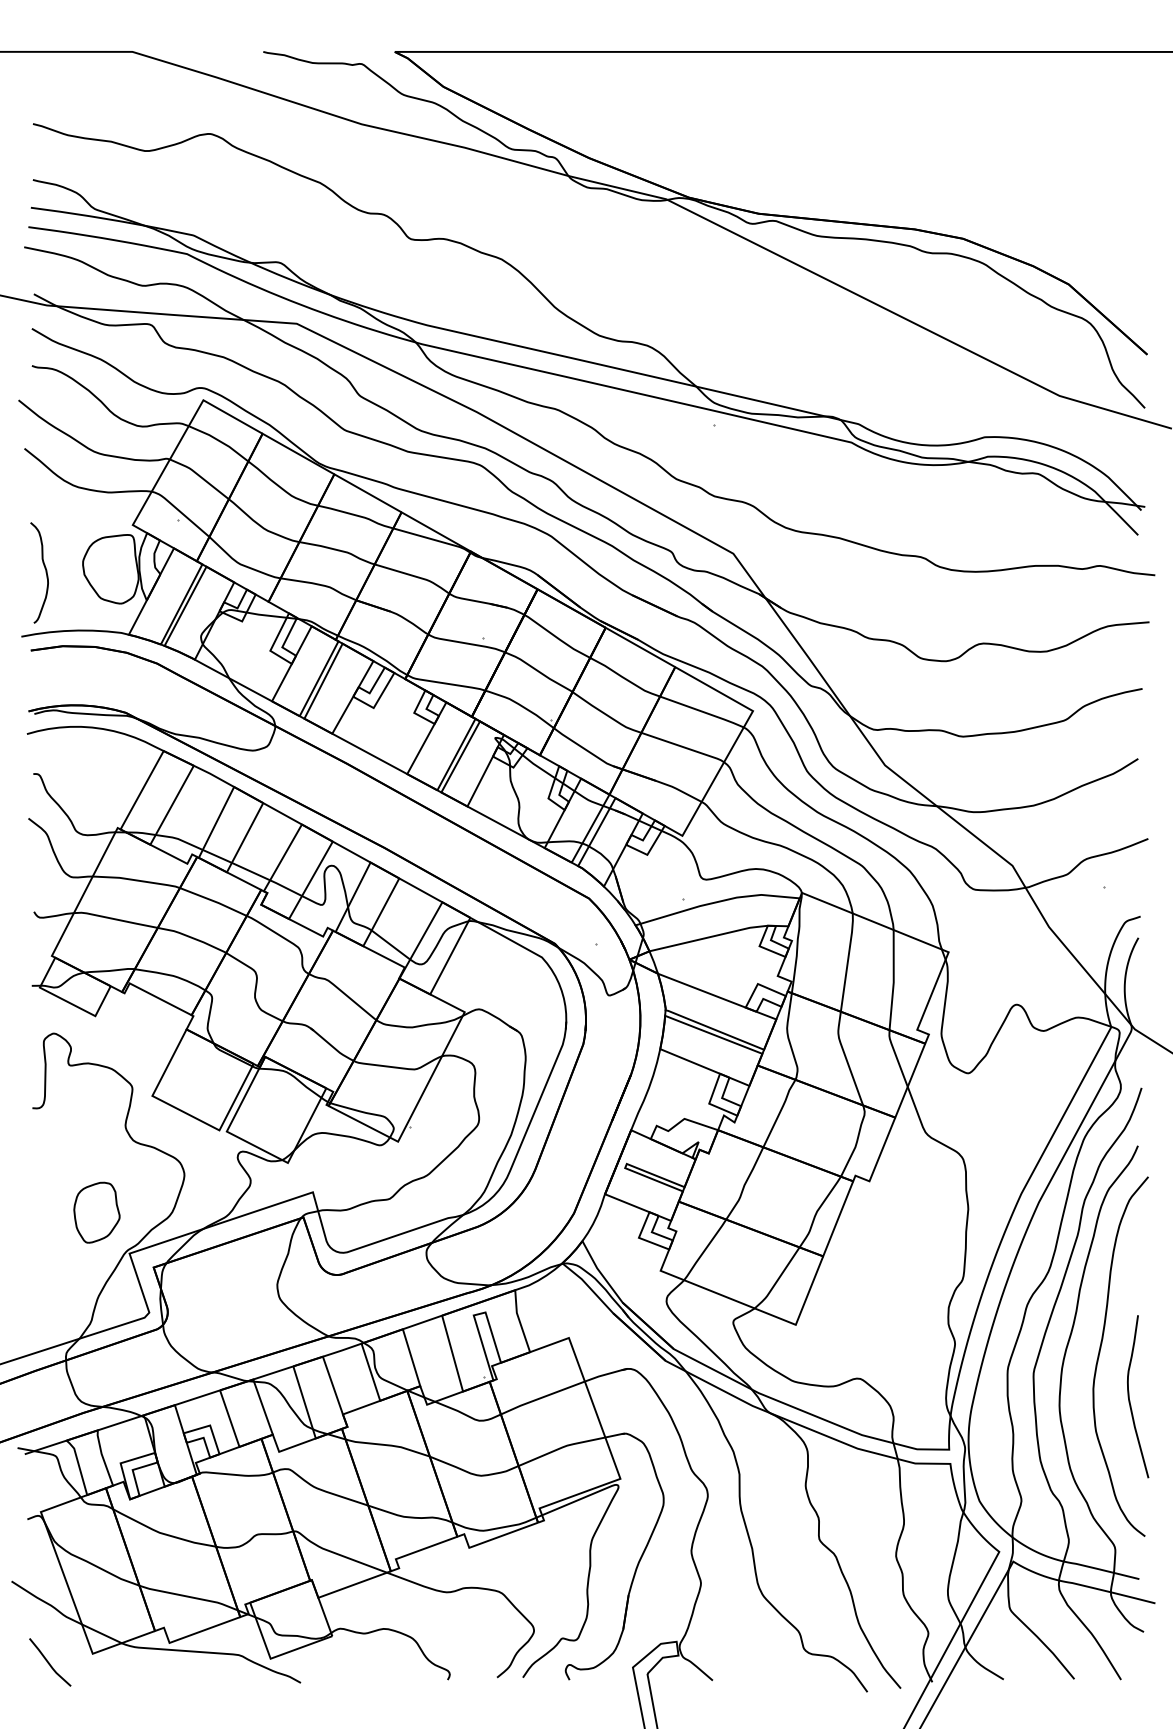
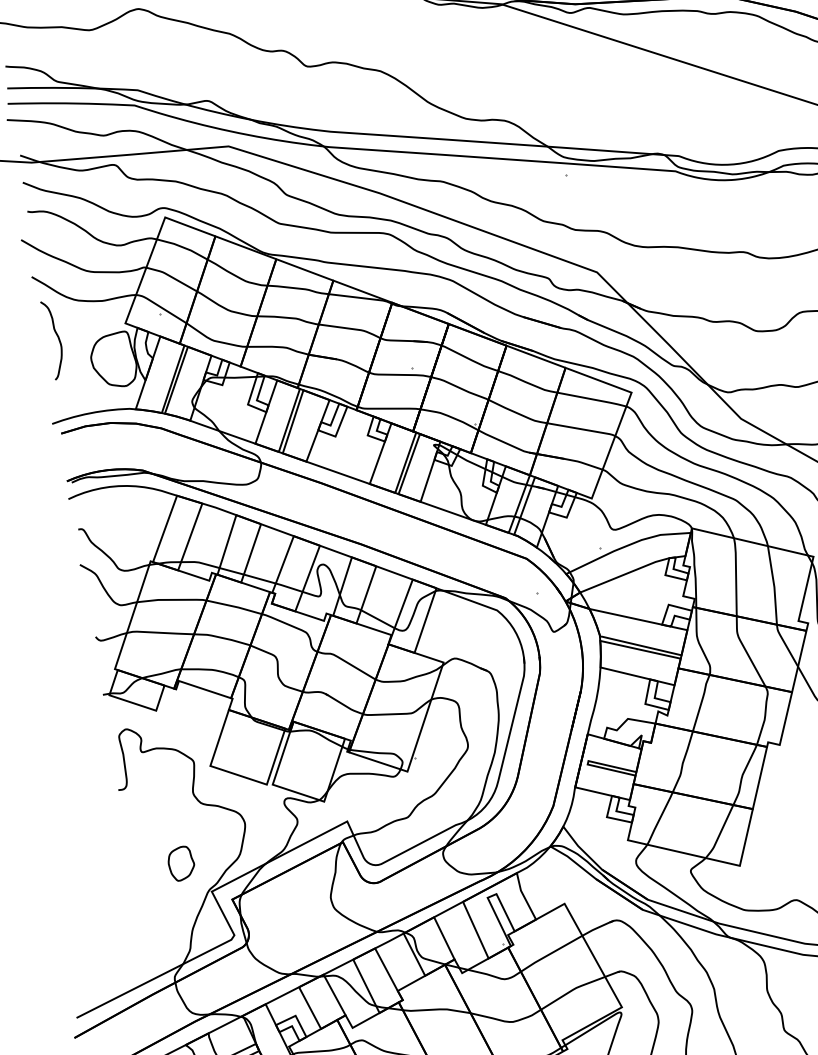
curve: (45, 572) -> (58, 339), moved
part: (96, 1212) -> (181, 863), size x0.7

